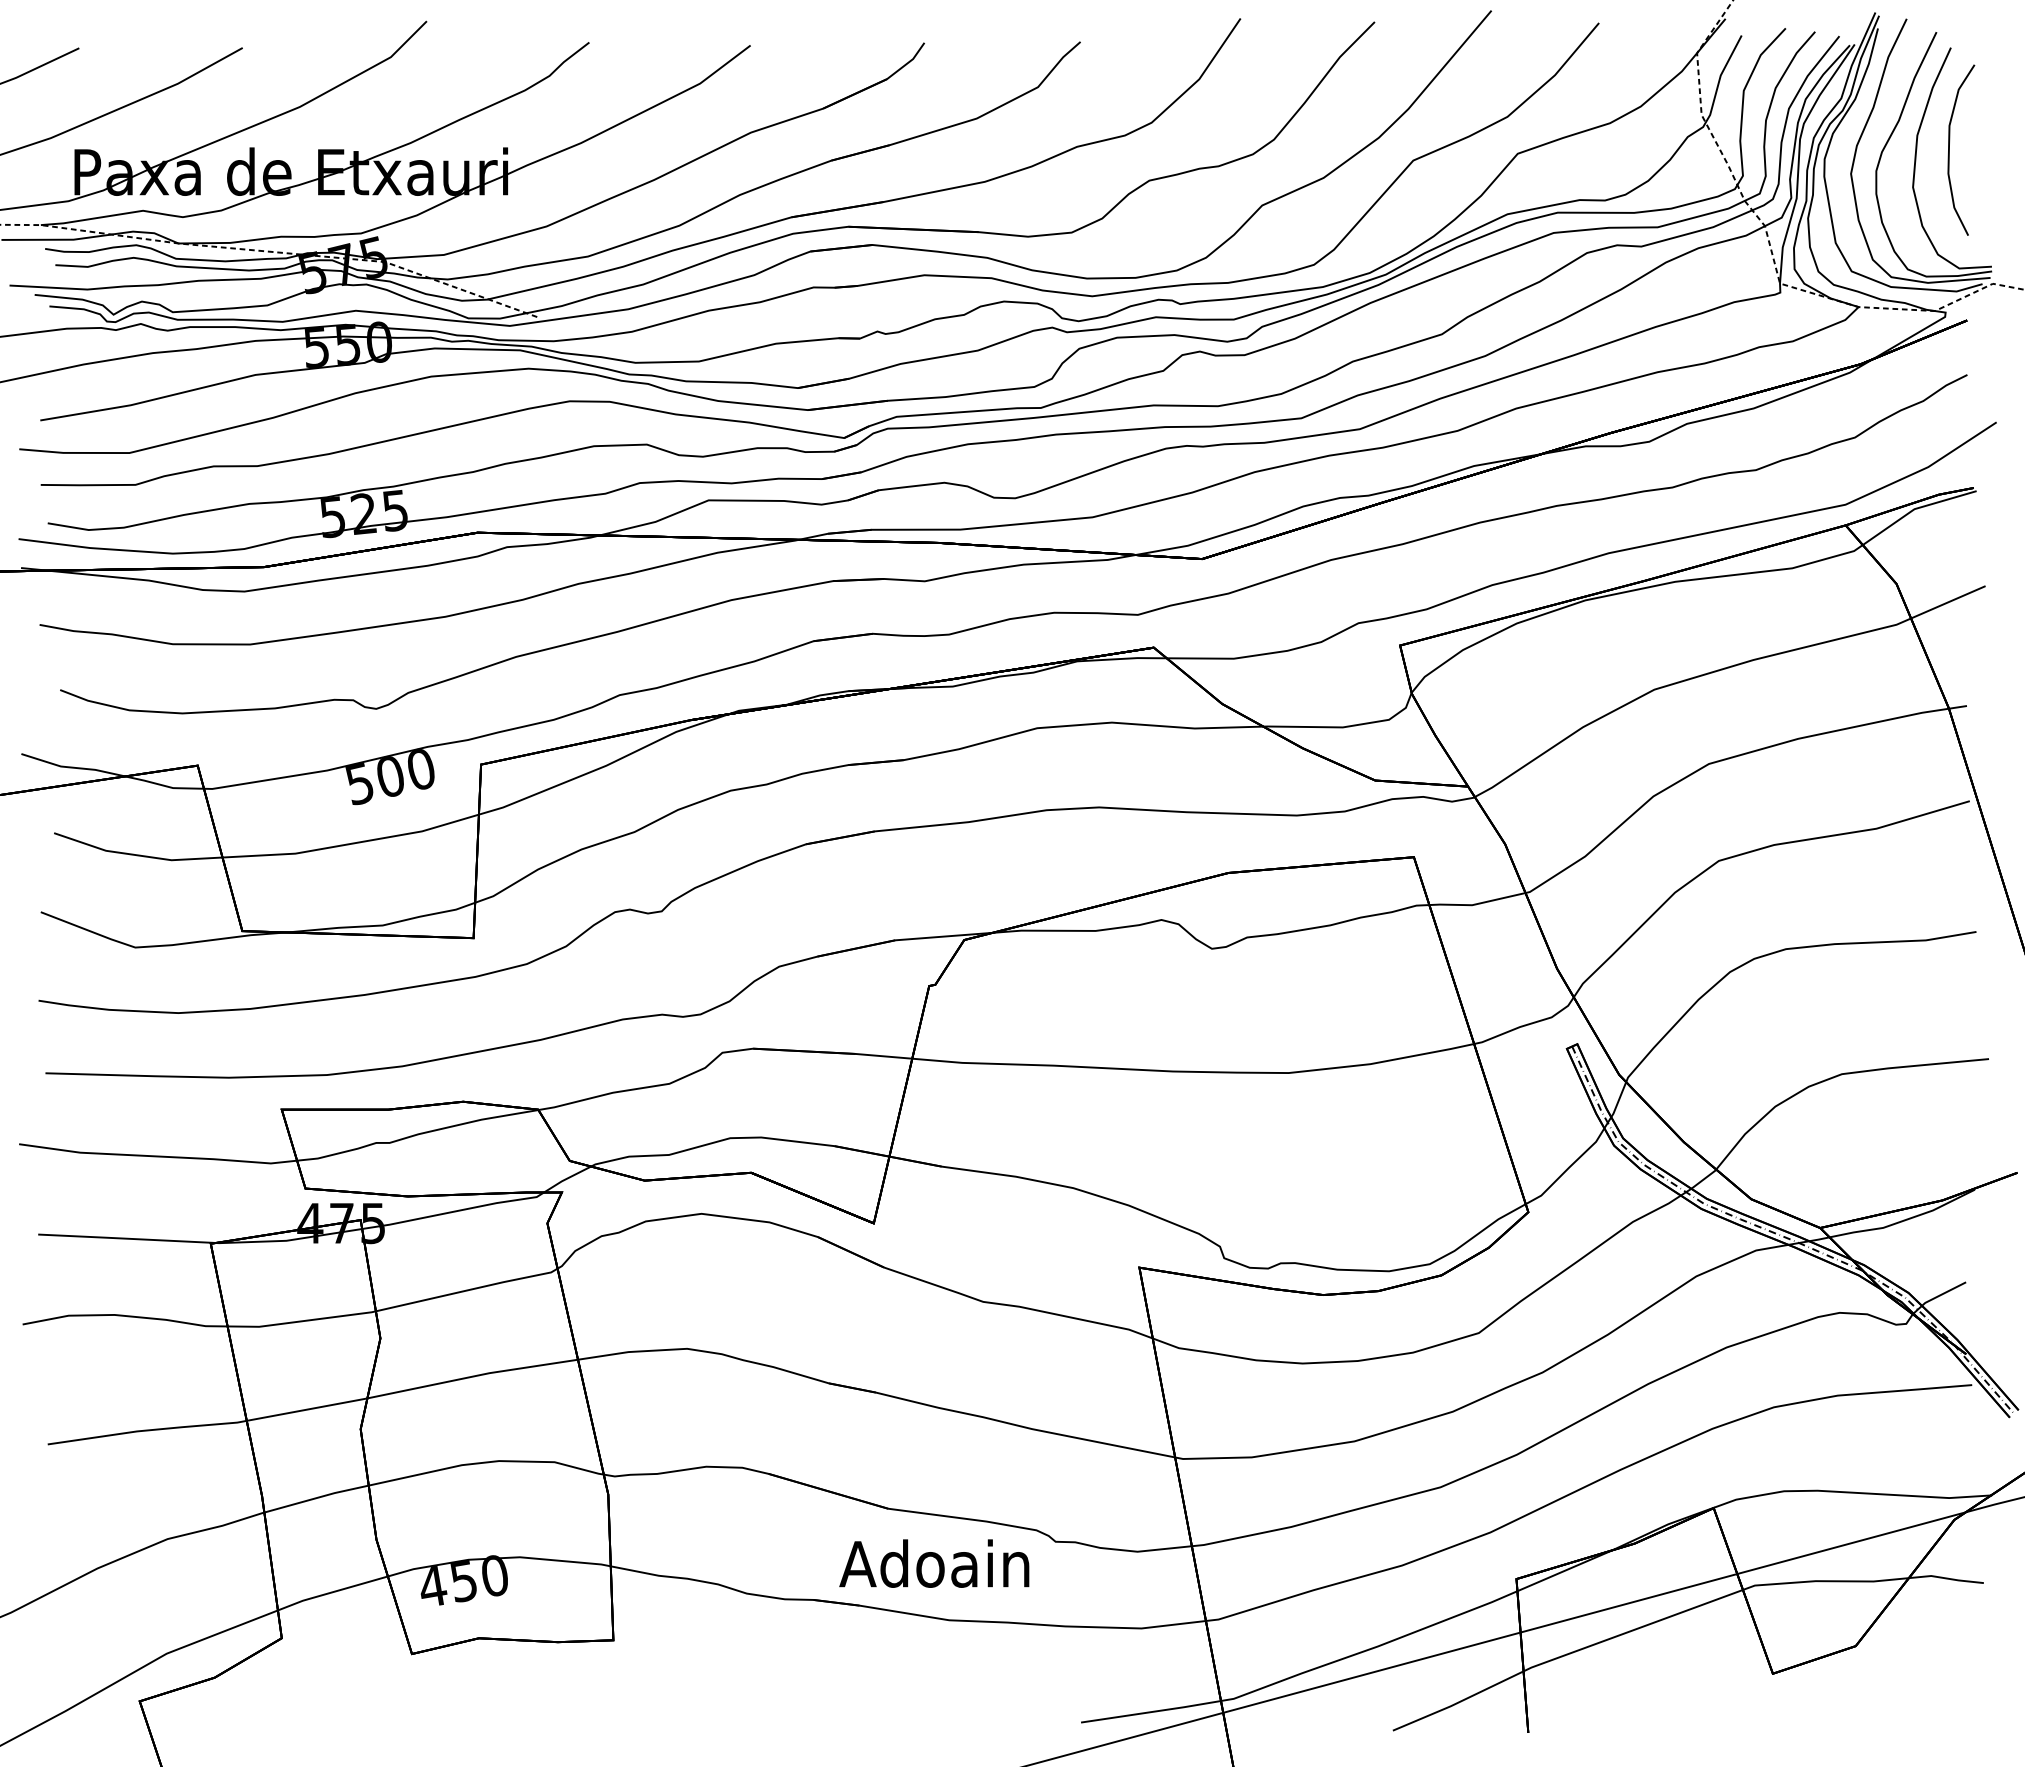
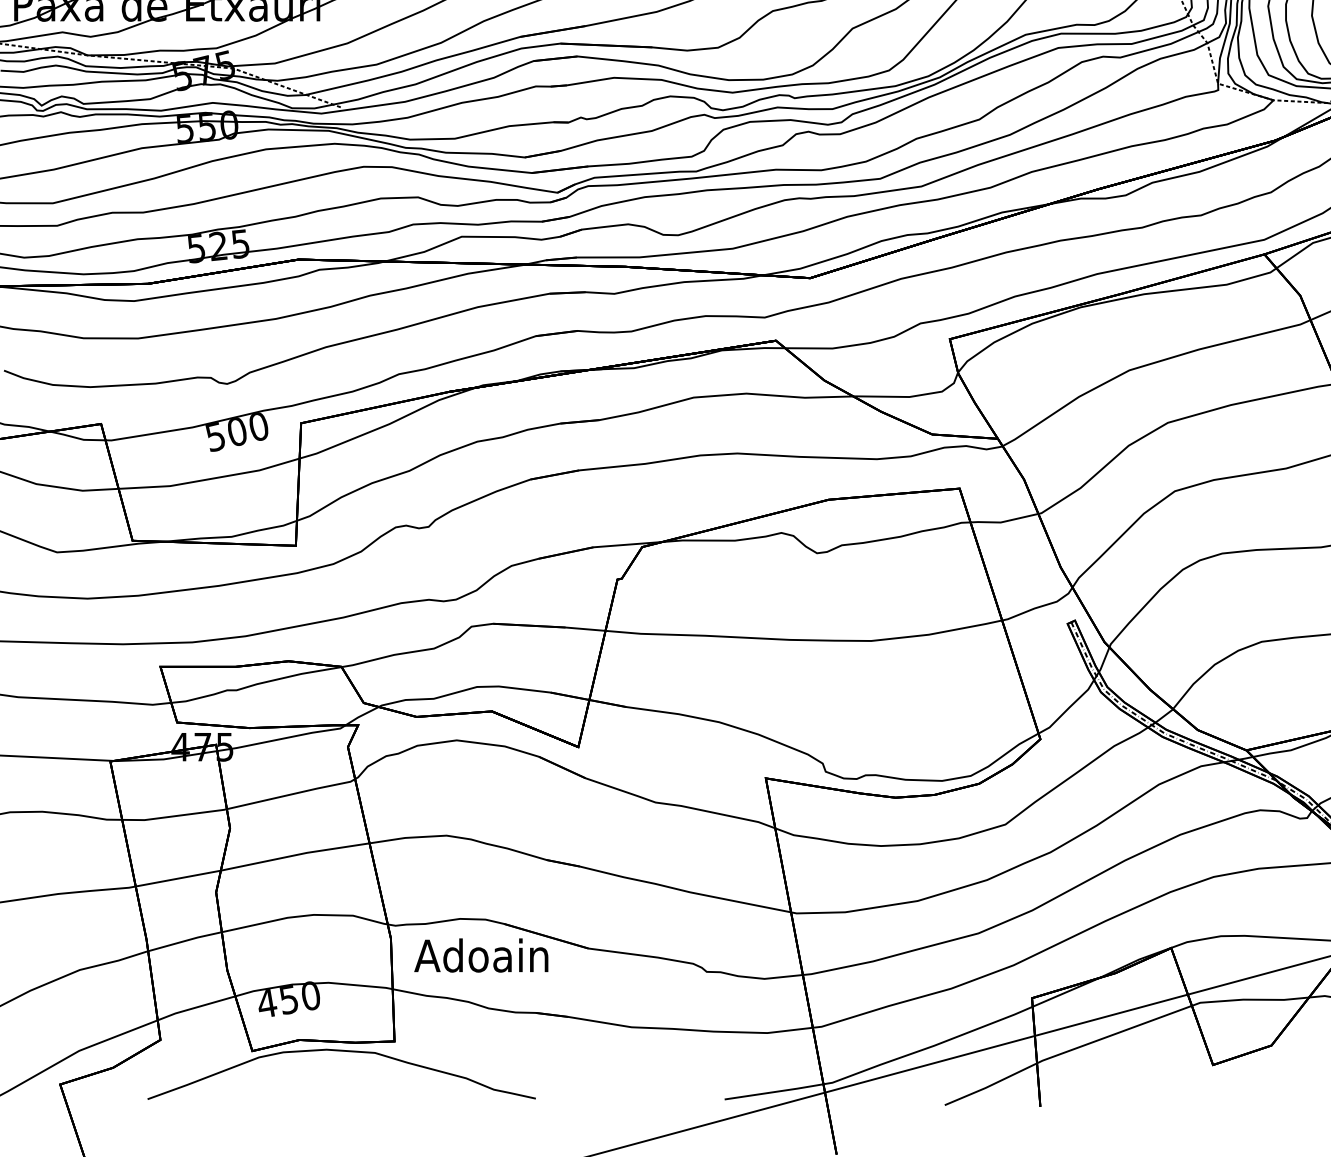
text: (934, 1563) -> (481, 955), moved
curve: (538, 1654) -> (341, 1051), added

